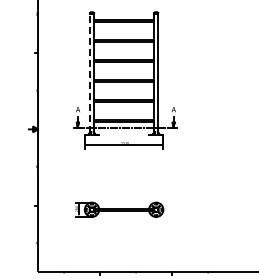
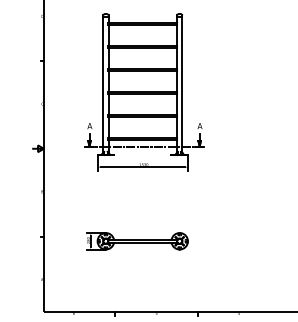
line: (89, 73) -> (102, 84), dashed -> solid

